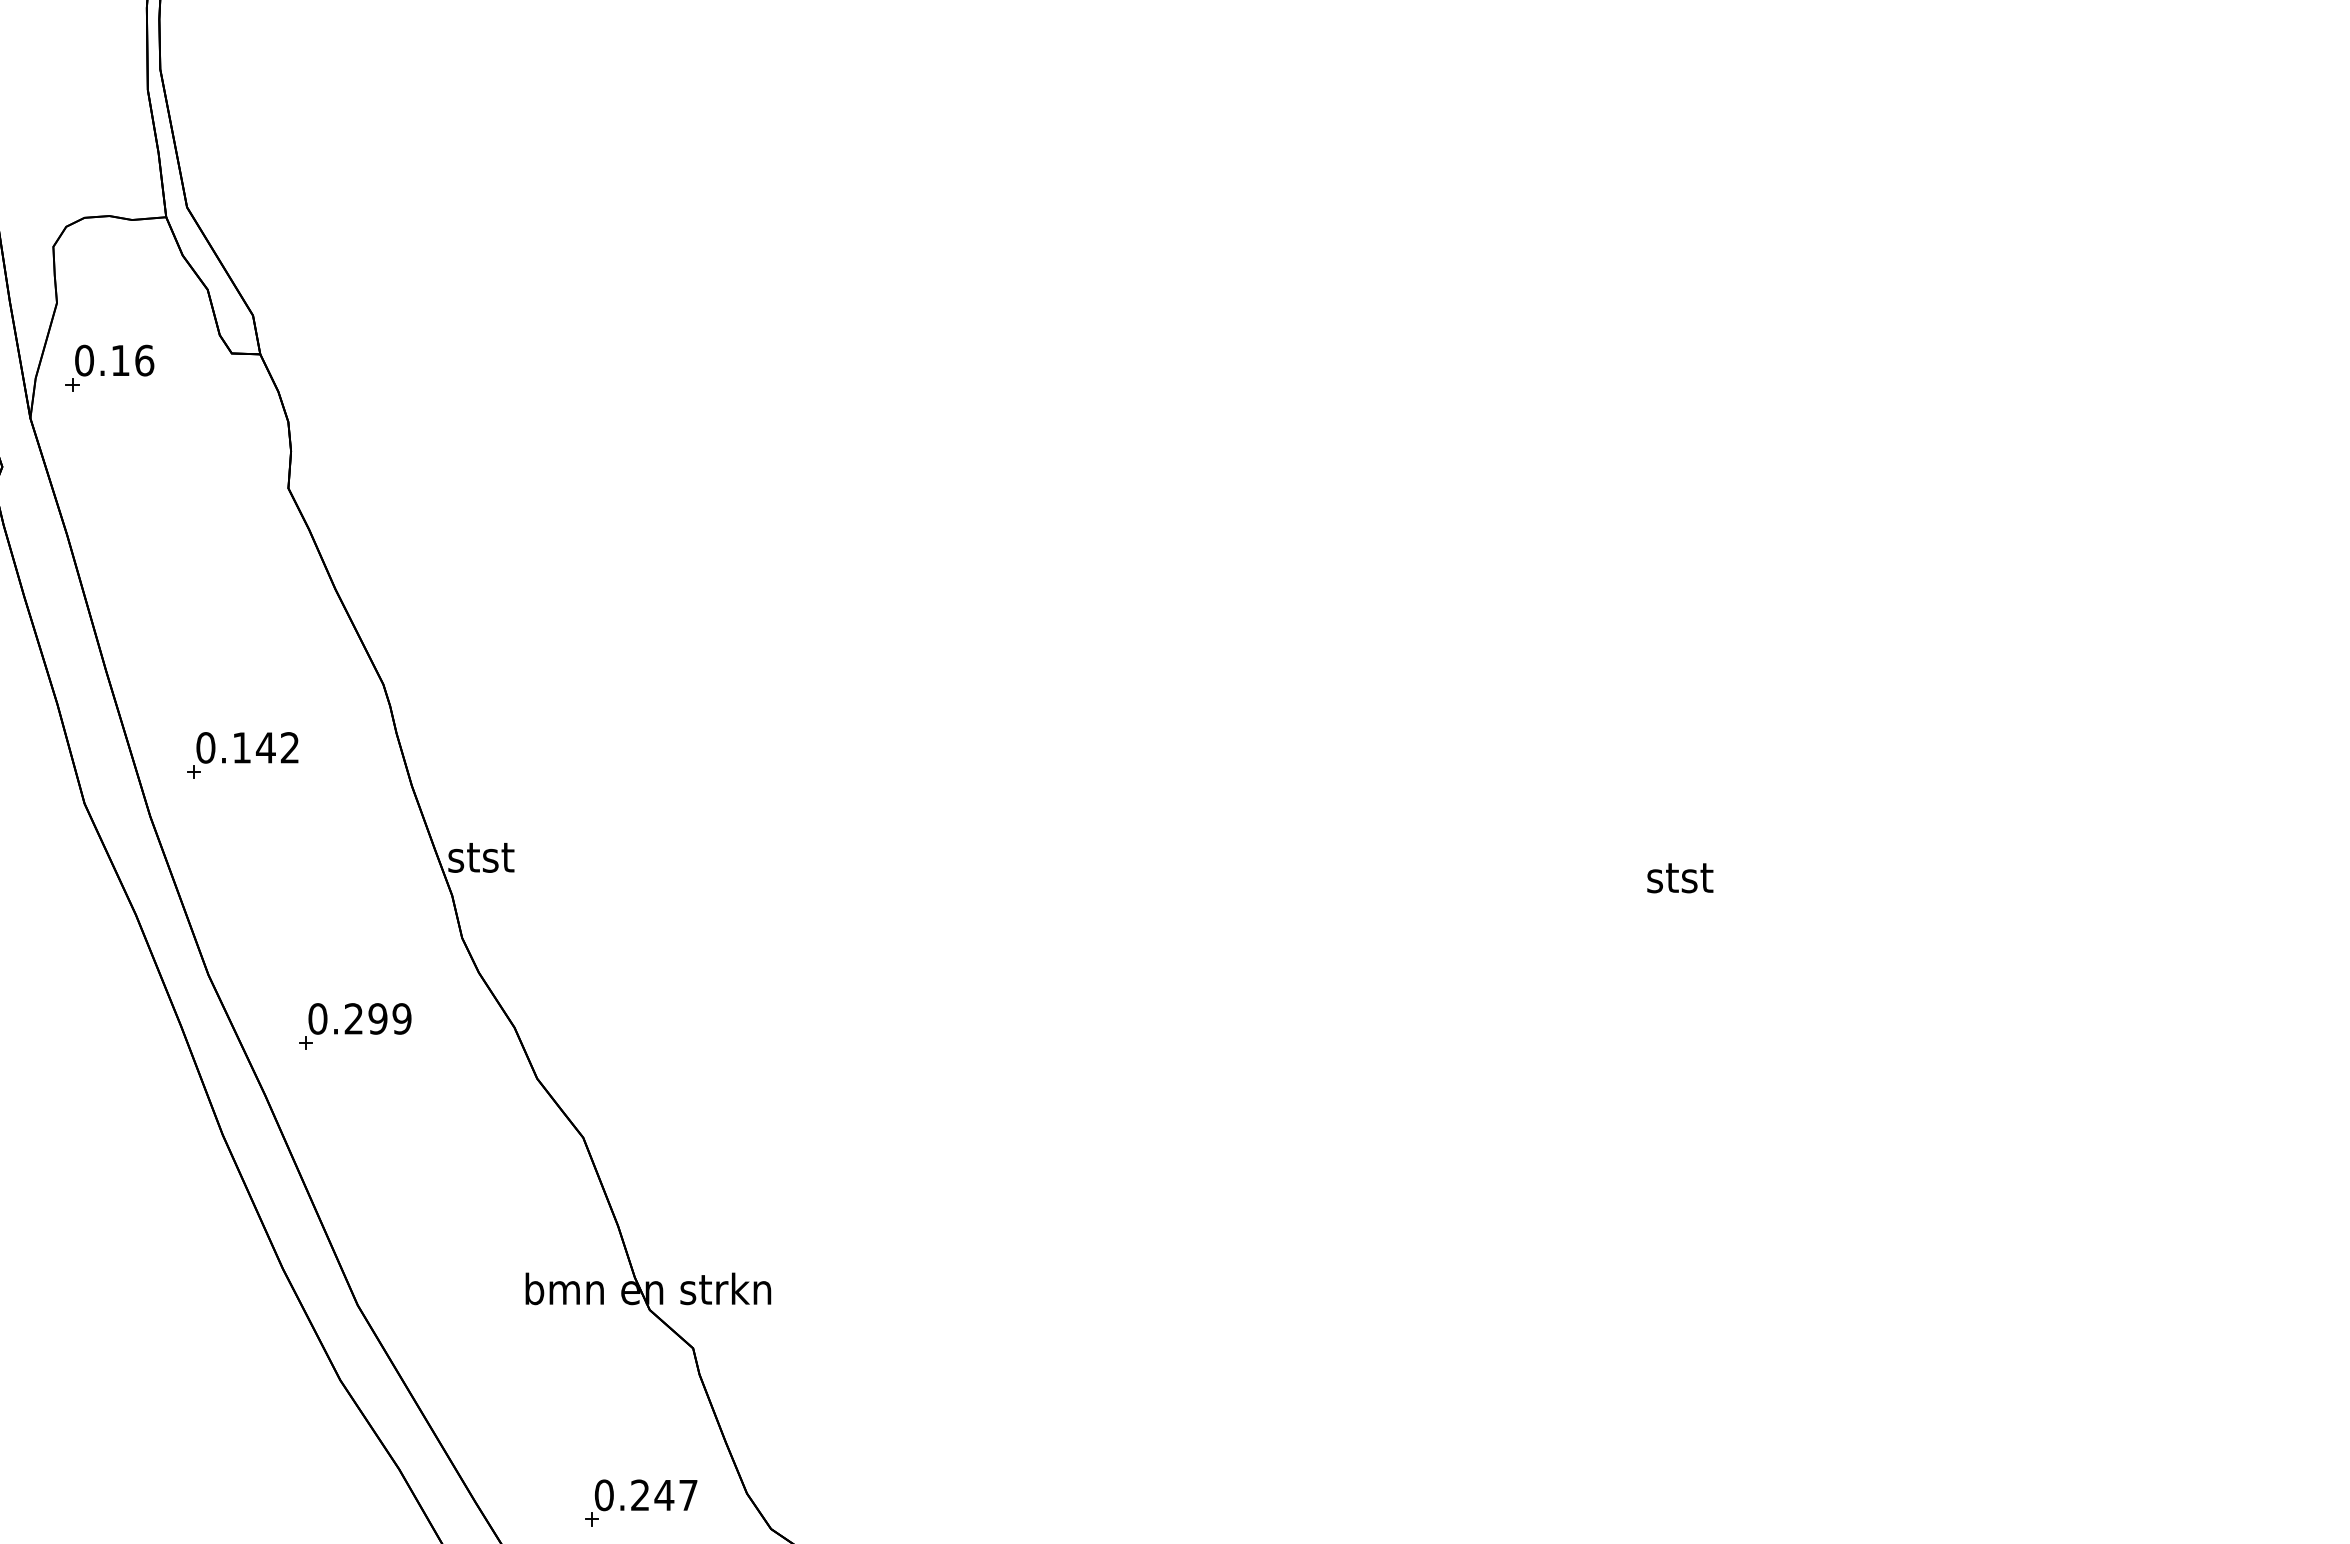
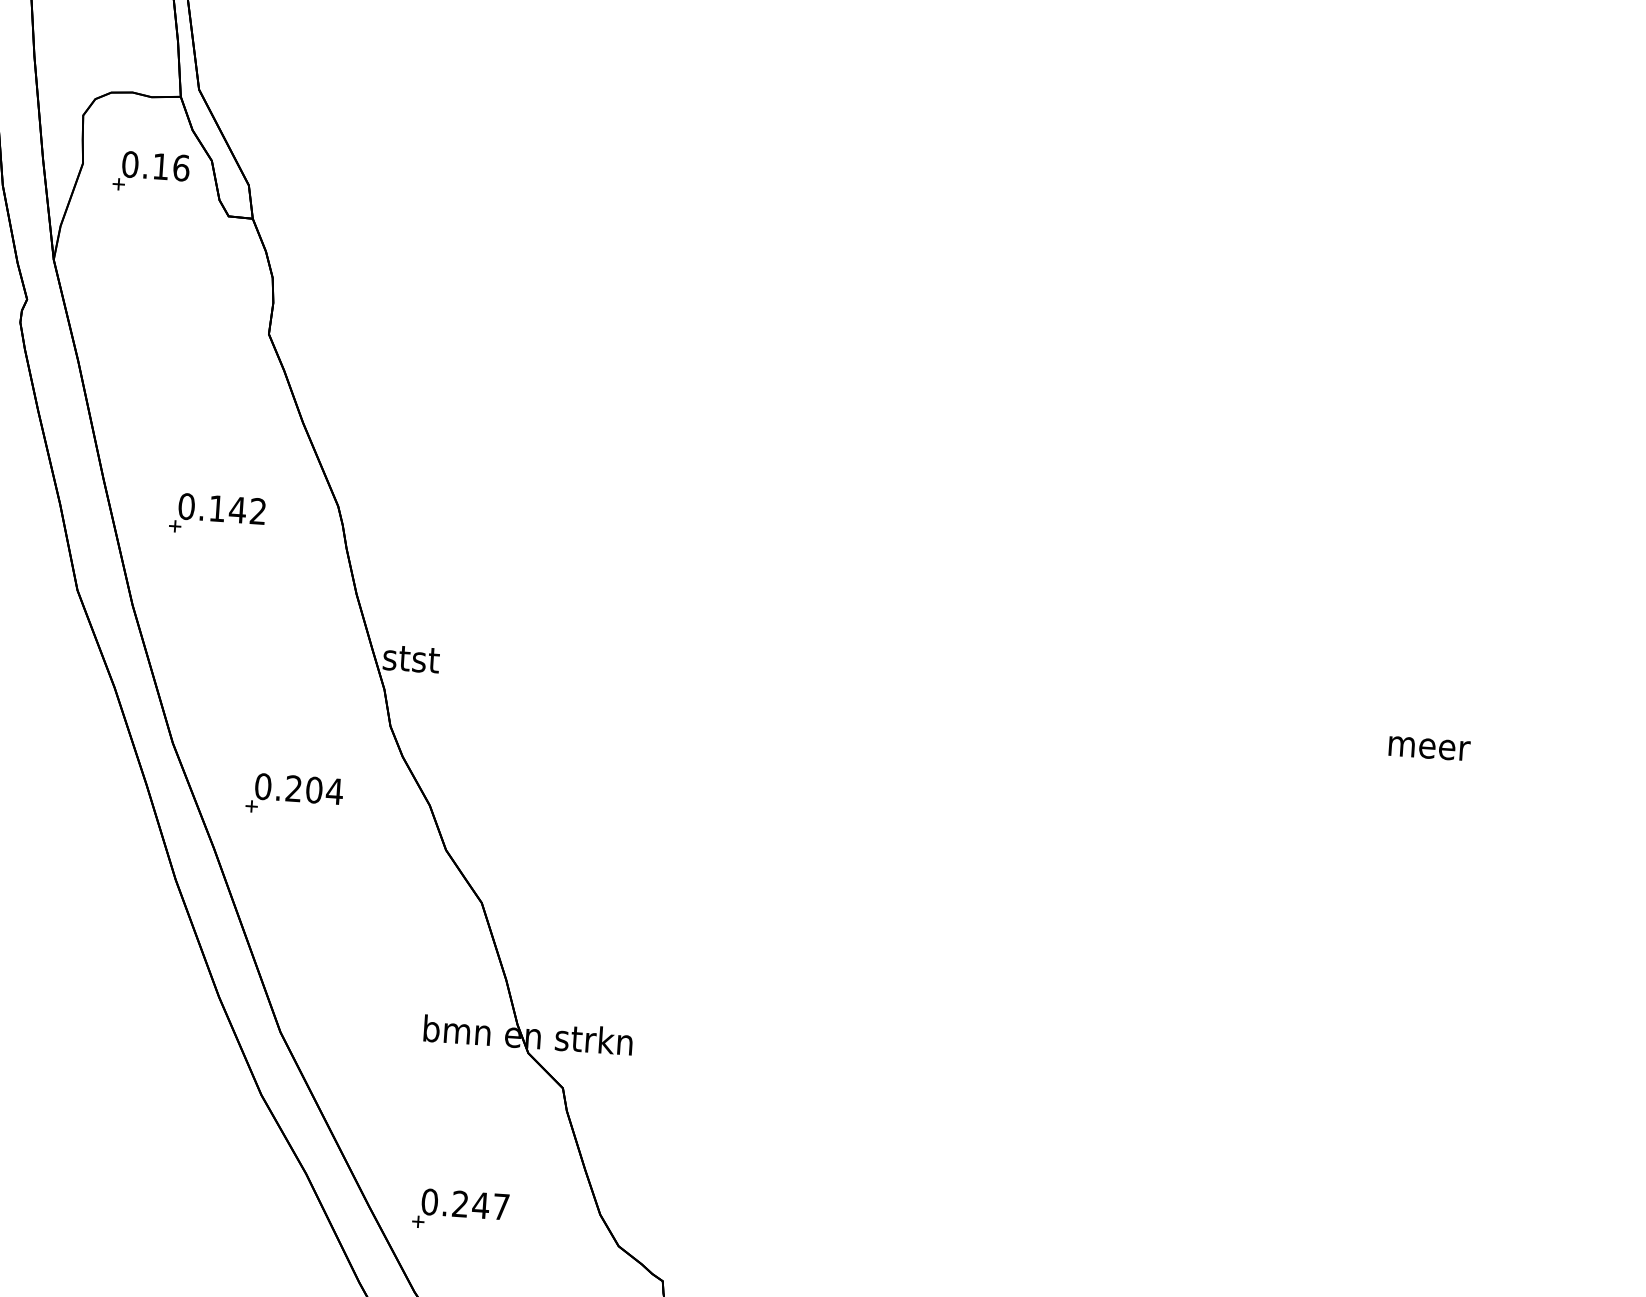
part: (109, 367) -> (151, 171), moved
part: (242, 755) -> (217, 515), moved
text: (1681, 878) -> (1429, 746), stst -> meer
text: (390, 1018) -> (324, 790), 0.299 -> 0.204
part: (641, 1502) -> (461, 1210), moved

